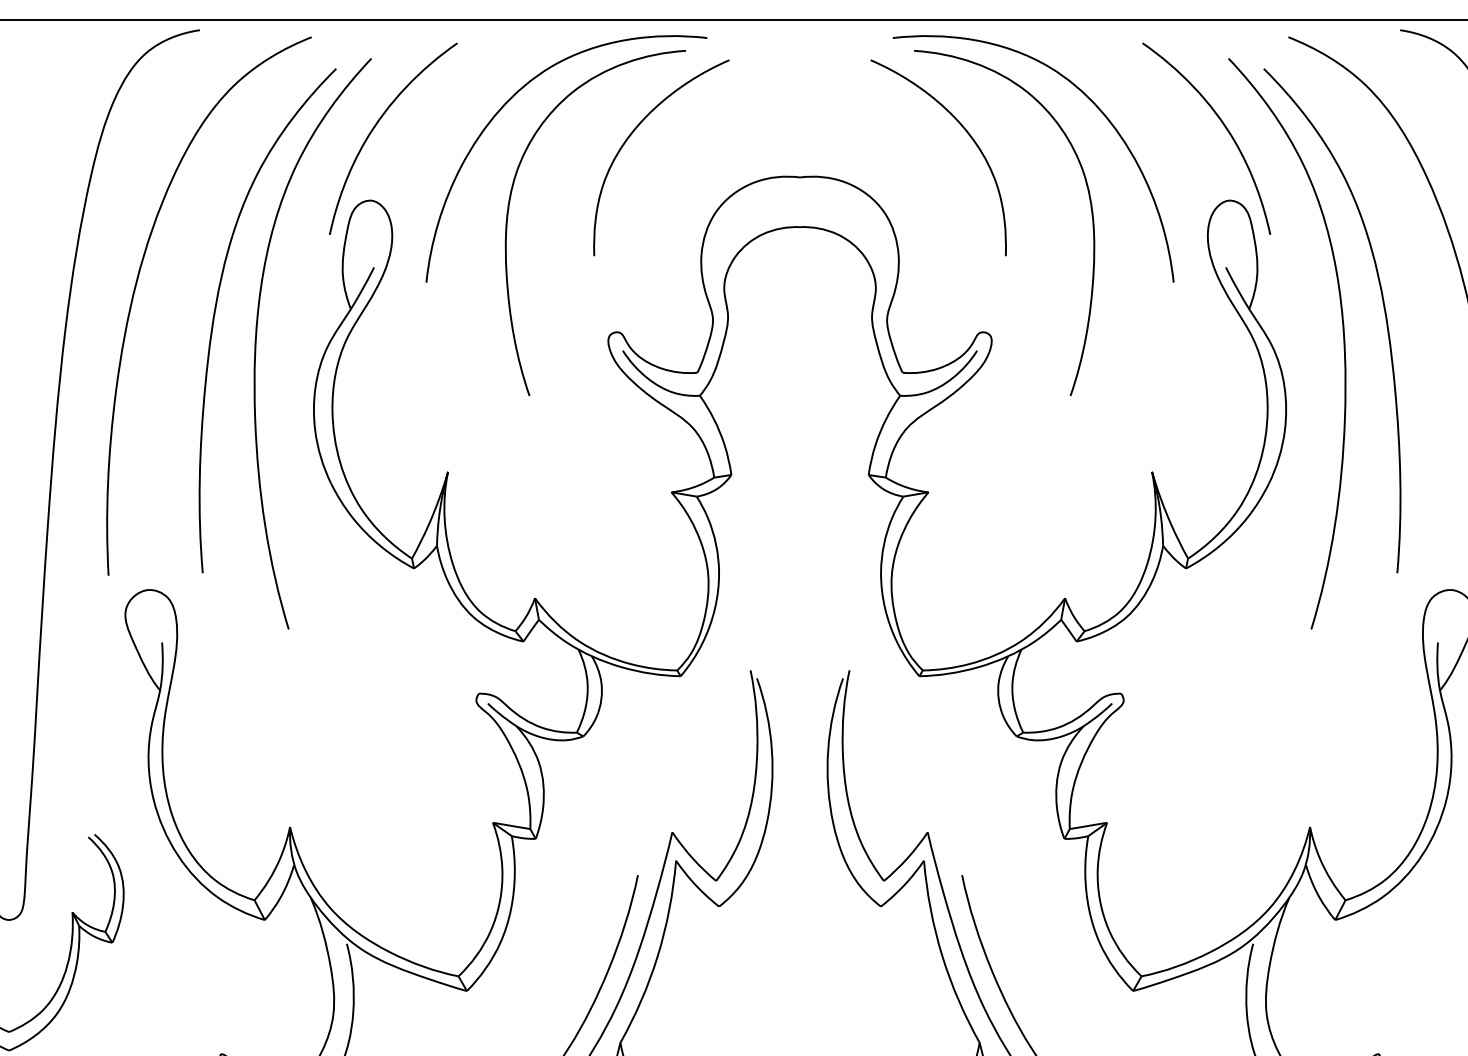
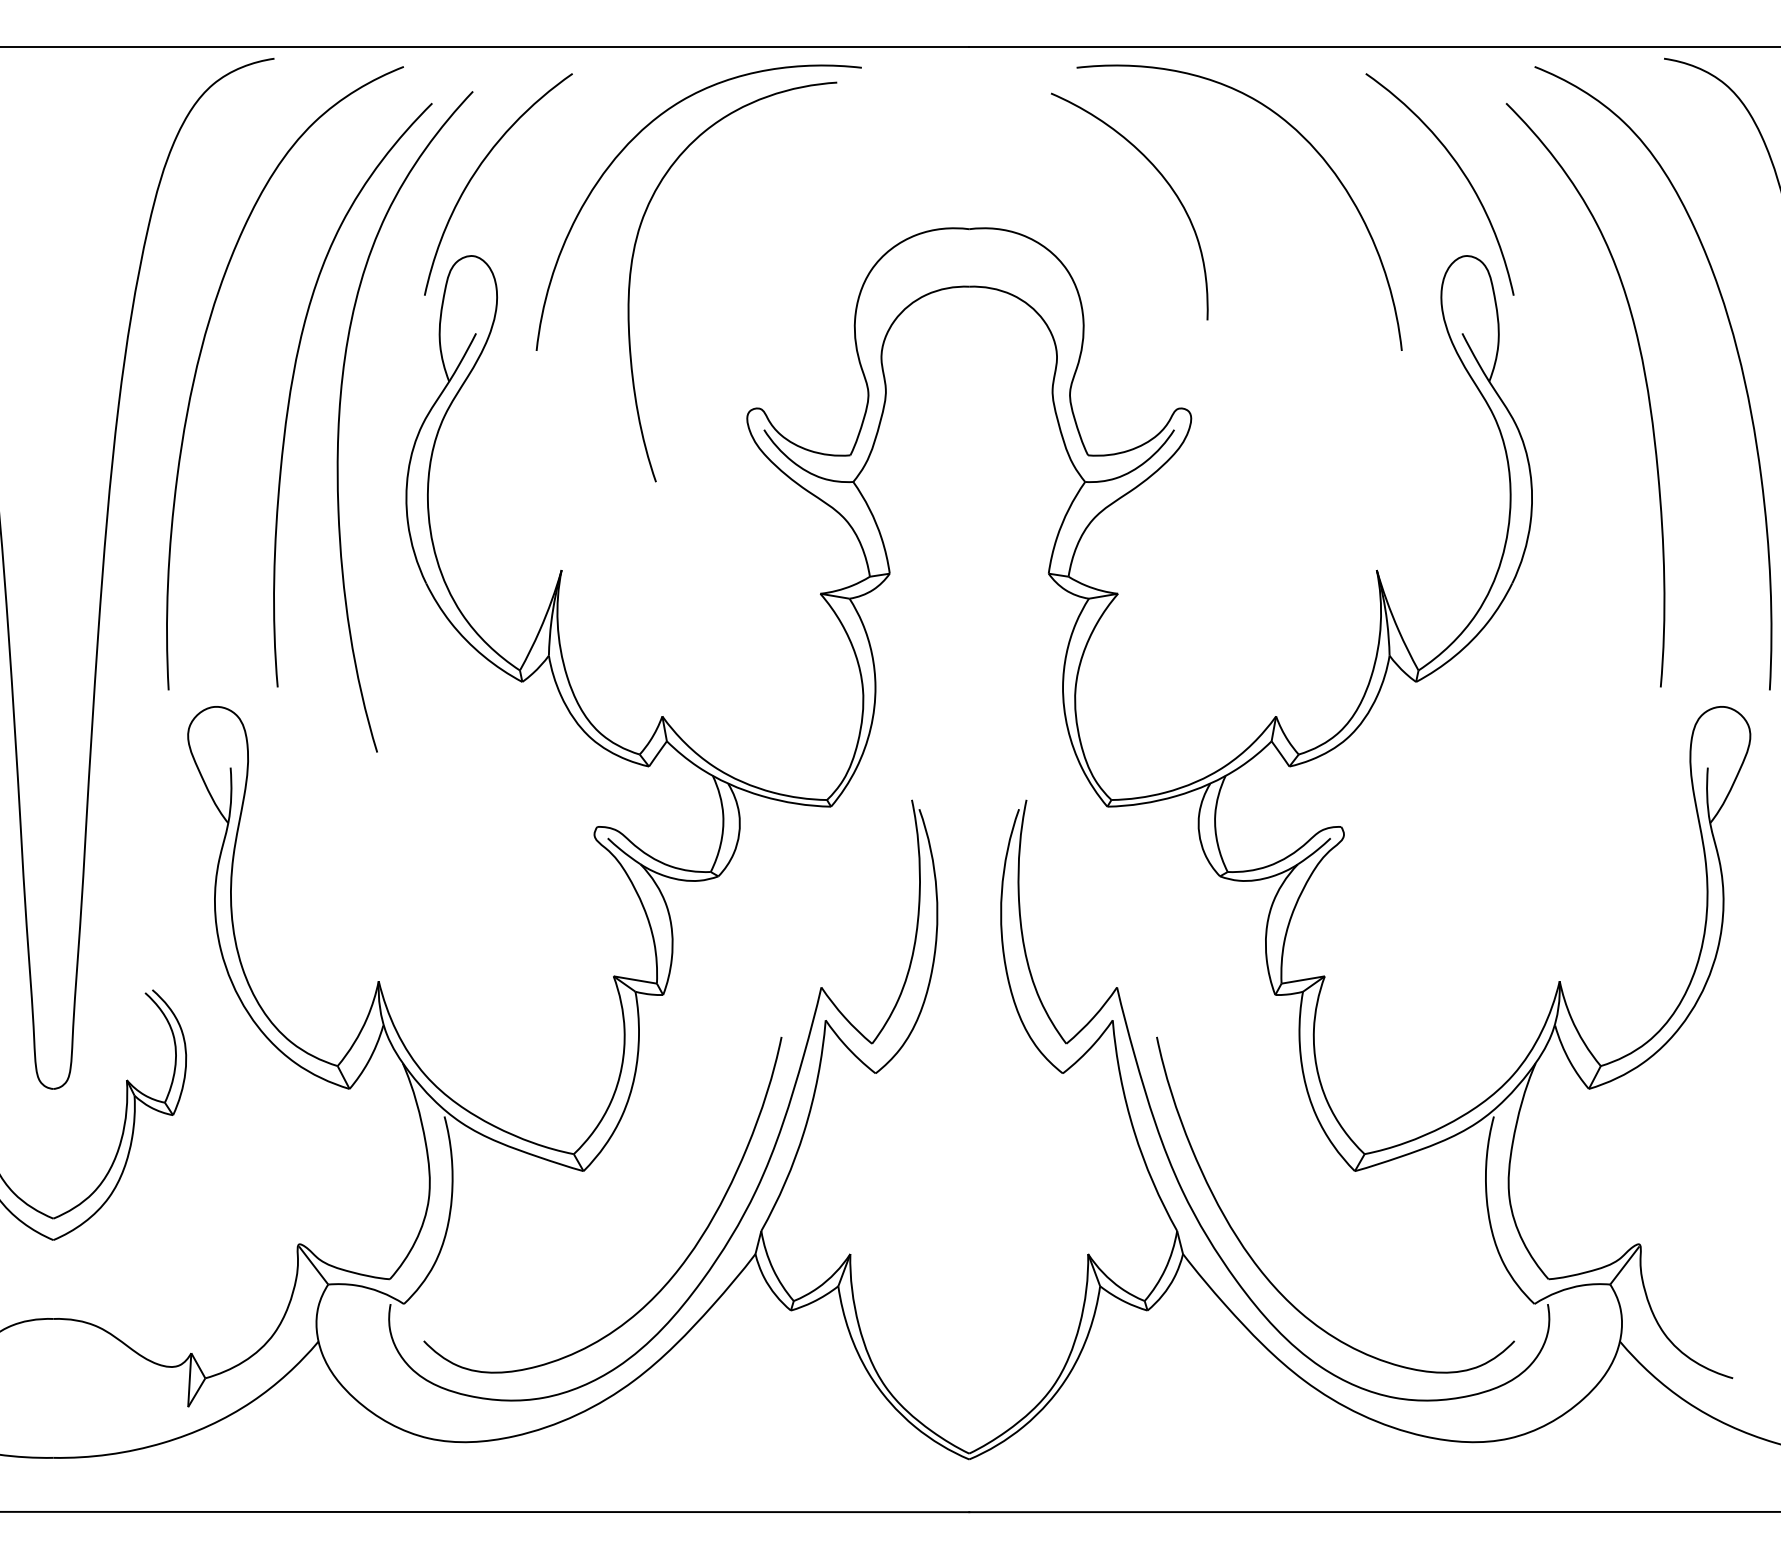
curve: (630, 137) -> (772, 182), removed
curve: (1091, 213) -> (1306, 270), removed
curve: (1343, 343) -> (1598, 421), removed

